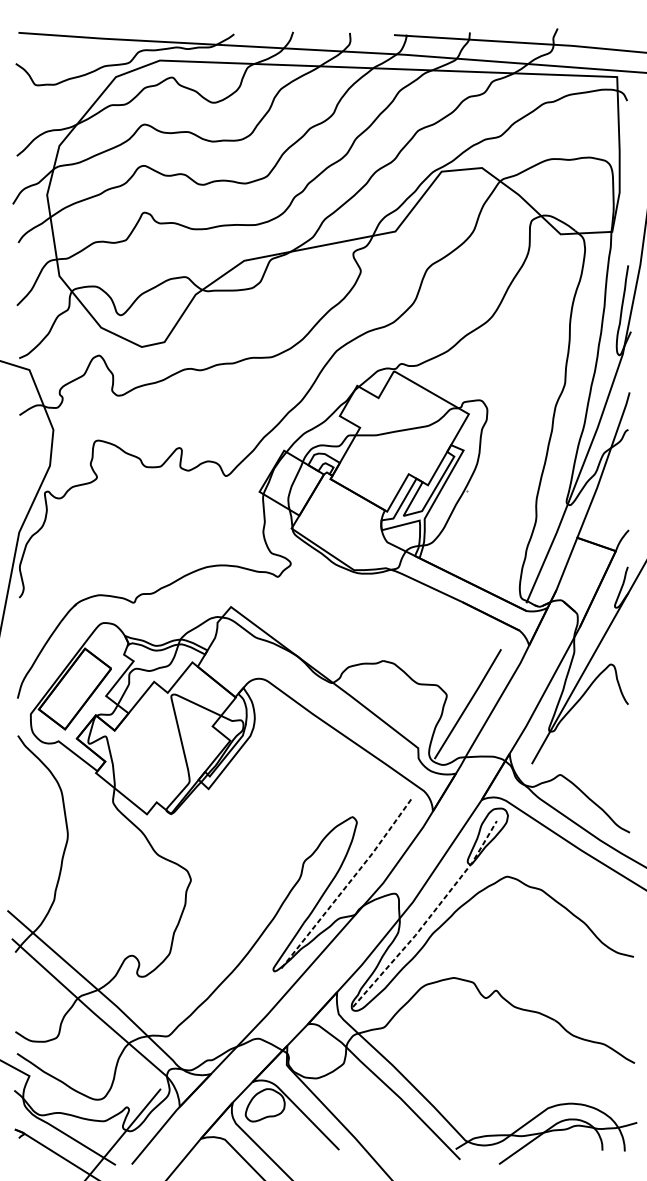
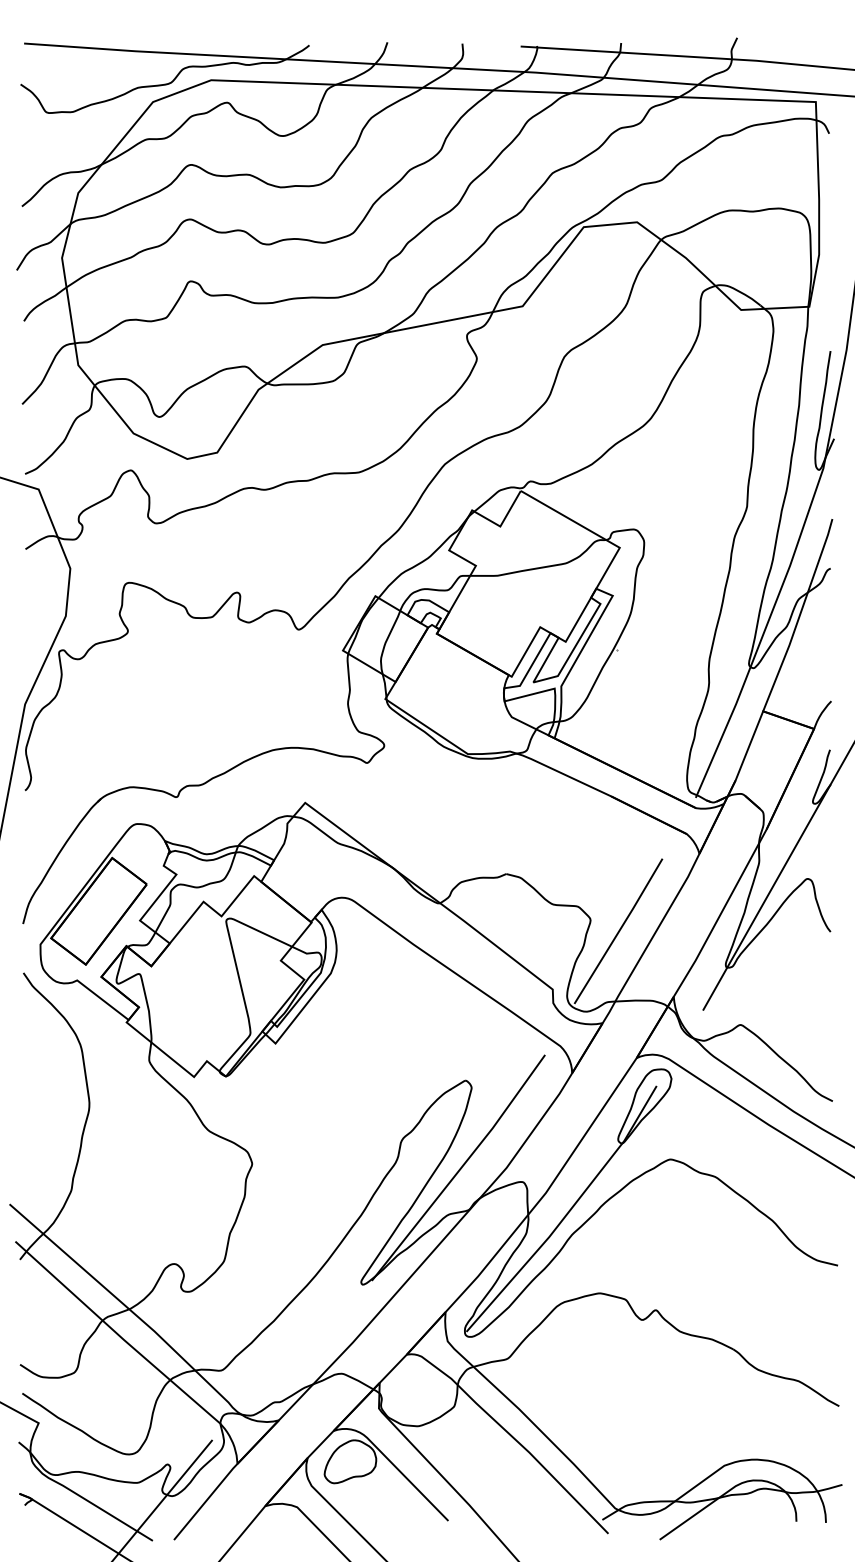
line: (349, 883) -> (461, 1168), dashed -> solid
line: (429, 917) -> (567, 1213), dashed -> solid

